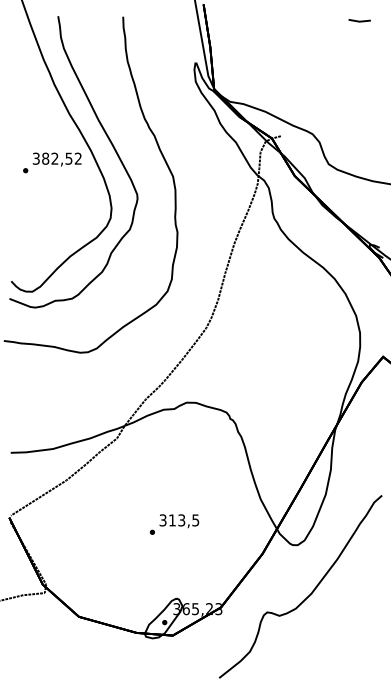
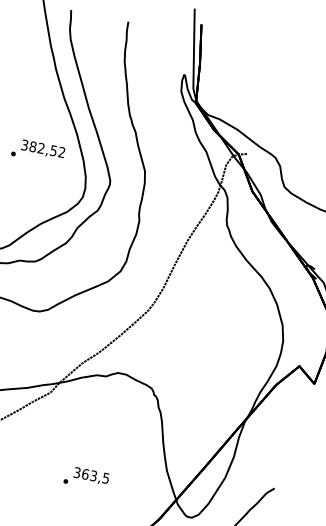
text: (52, 162) -> (38, 151), moved
text: (172, 520) -> (85, 474), 313,5 -> 363,5

